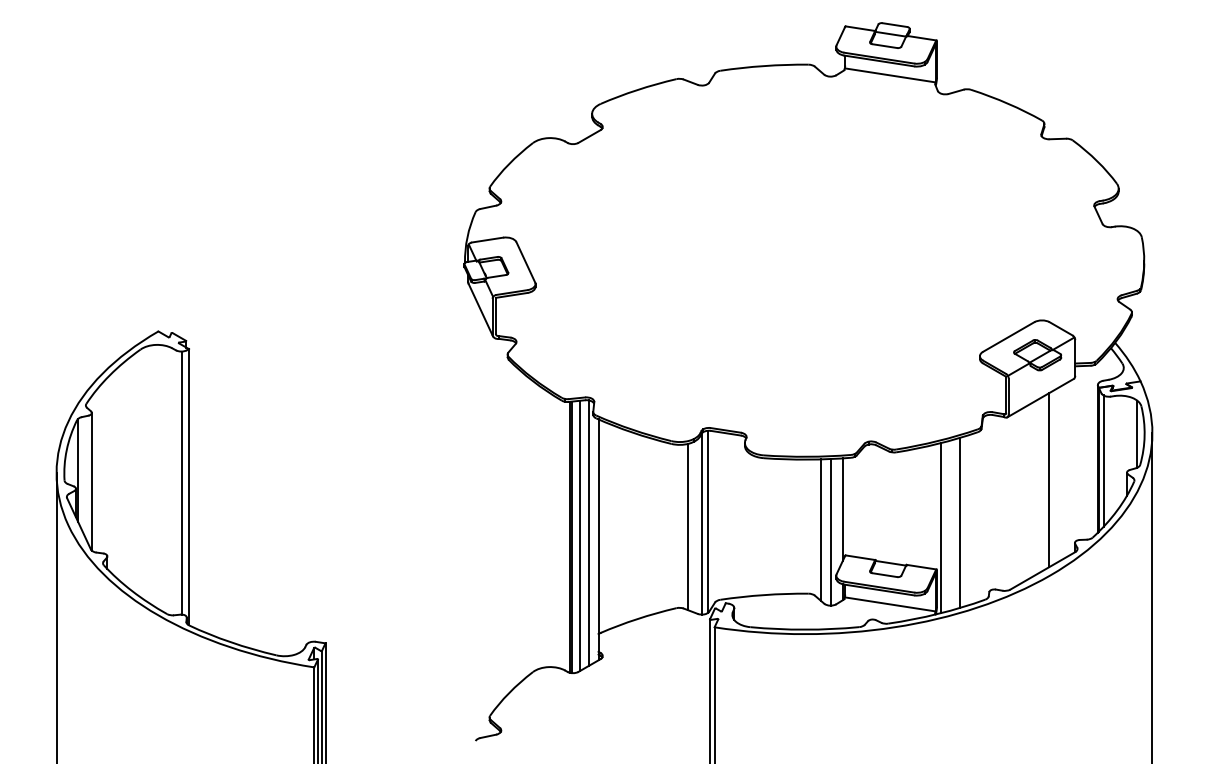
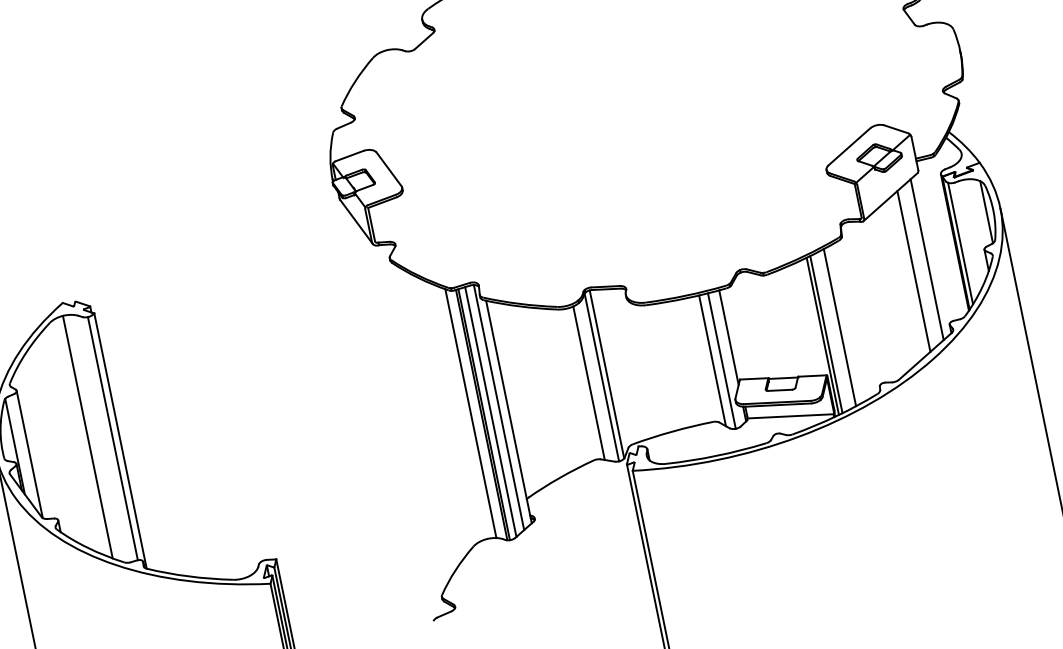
line: (1065, 470) -> (927, 259), added
line: (155, 475) -> (87, 436), added
line: (944, 527) -> (826, 335), added
line: (558, 533) -> (470, 413), added

